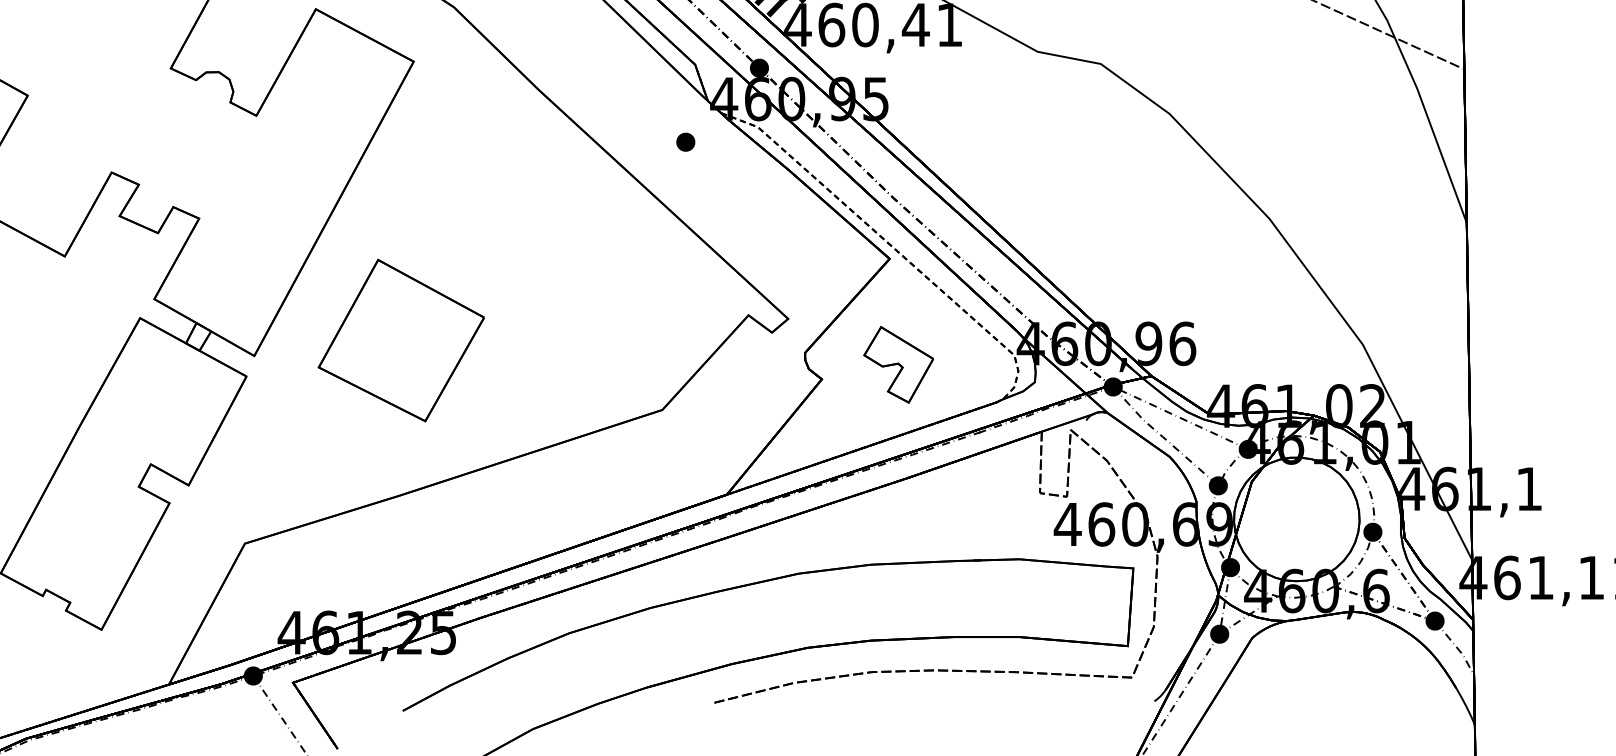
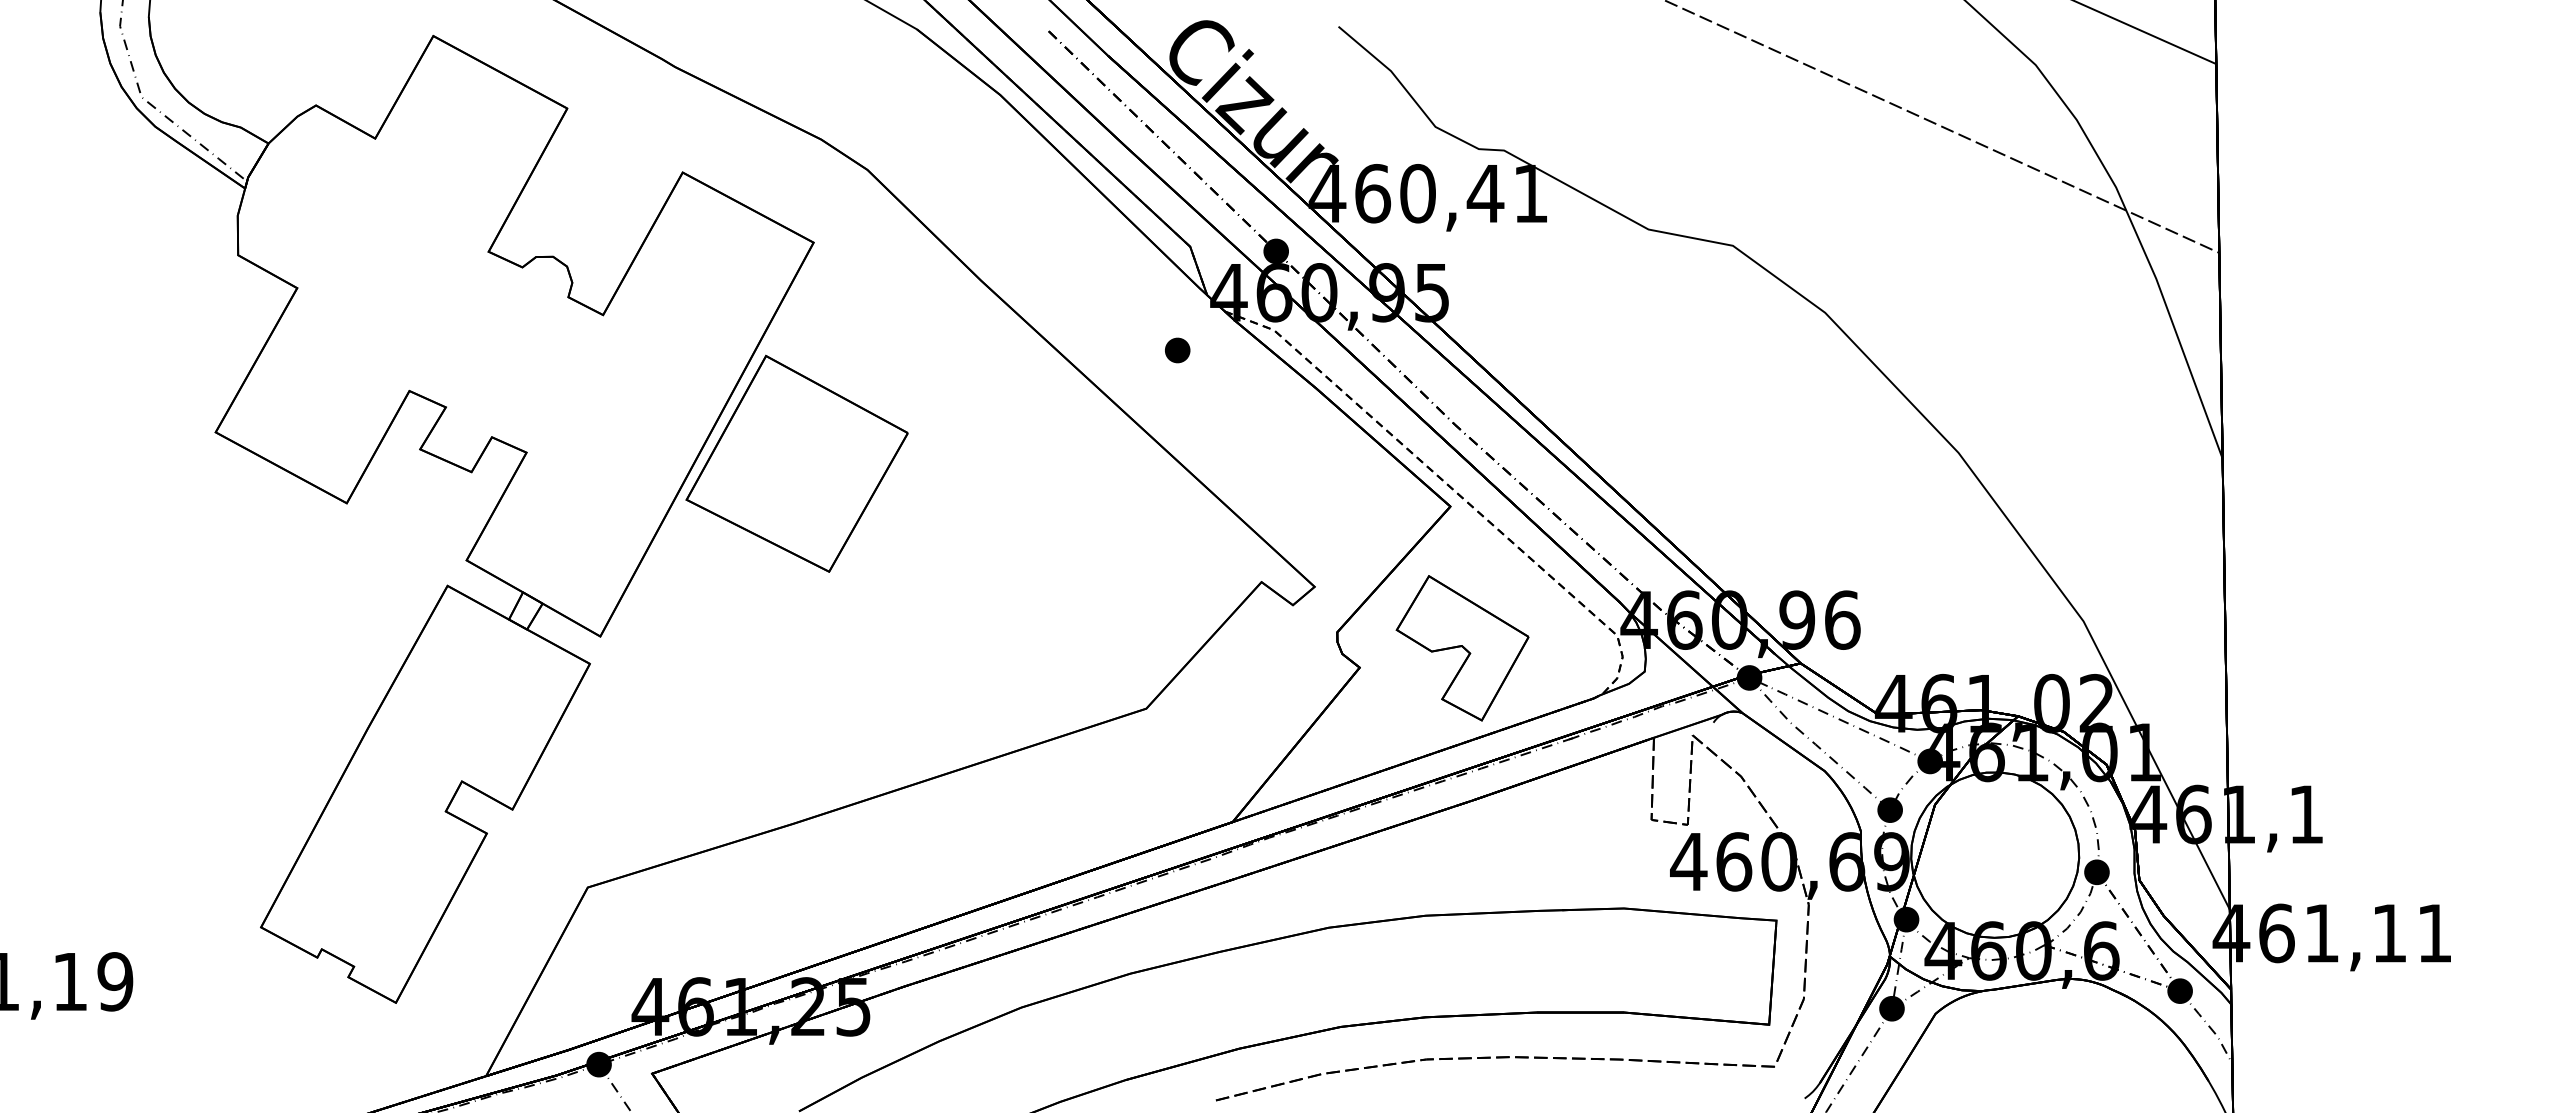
part: (400, 340) -> (796, 463), moved
part: (898, 364) -> (1462, 648), size x1.43

